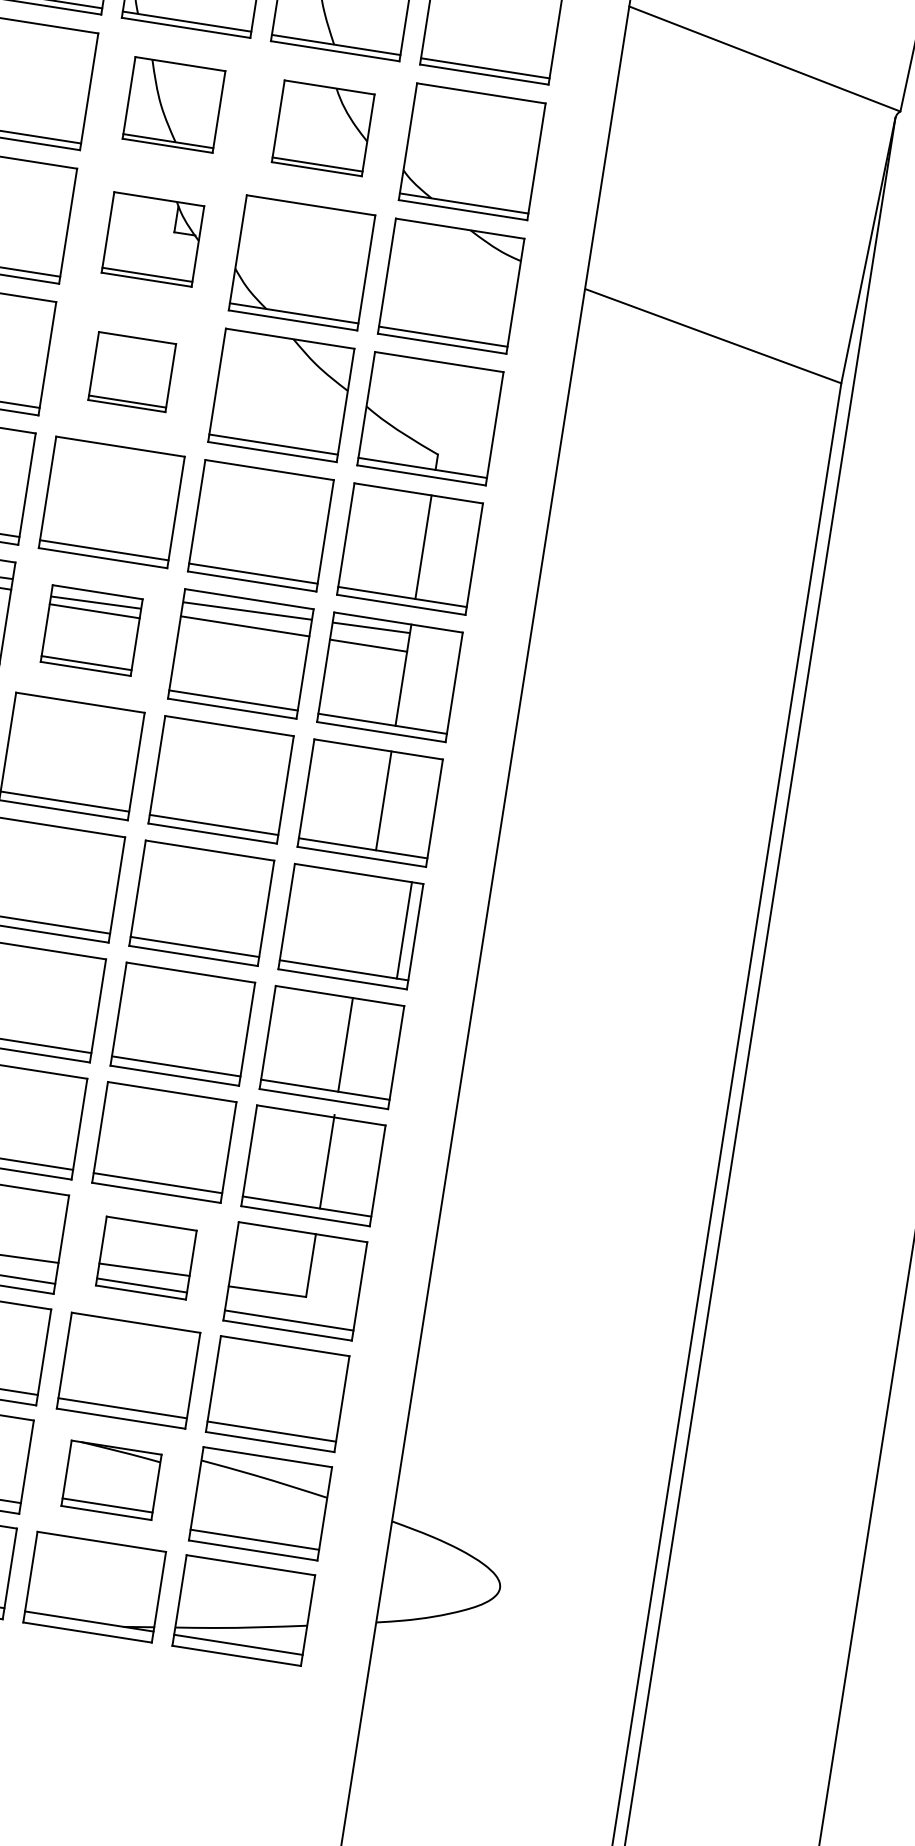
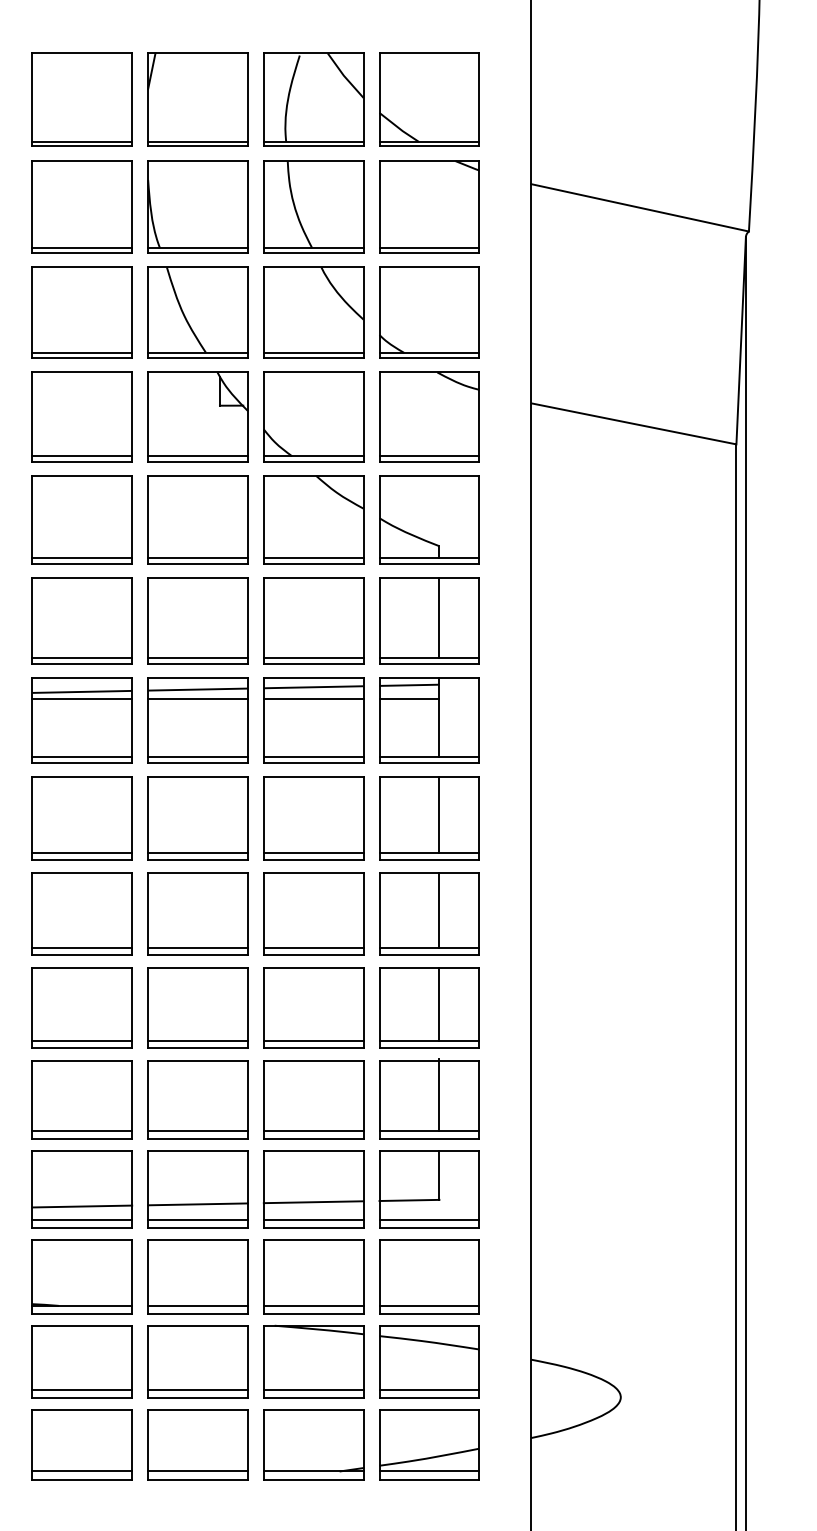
part: (173, 104) -> (197, 312), size x1.43
part: (322, 128) -> (313, 312), size x1.43
part: (152, 238) -> (197, 416), size x1.43
part: (131, 371) -> (197, 519), size x1.67
part: (91, 630) -> (197, 720), size x1.43
line: (404, 930) -> (439, 910), moved
part: (145, 1258) -> (313, 1189), size x1.43
part: (111, 1479) -> (313, 1361), size x1.43

